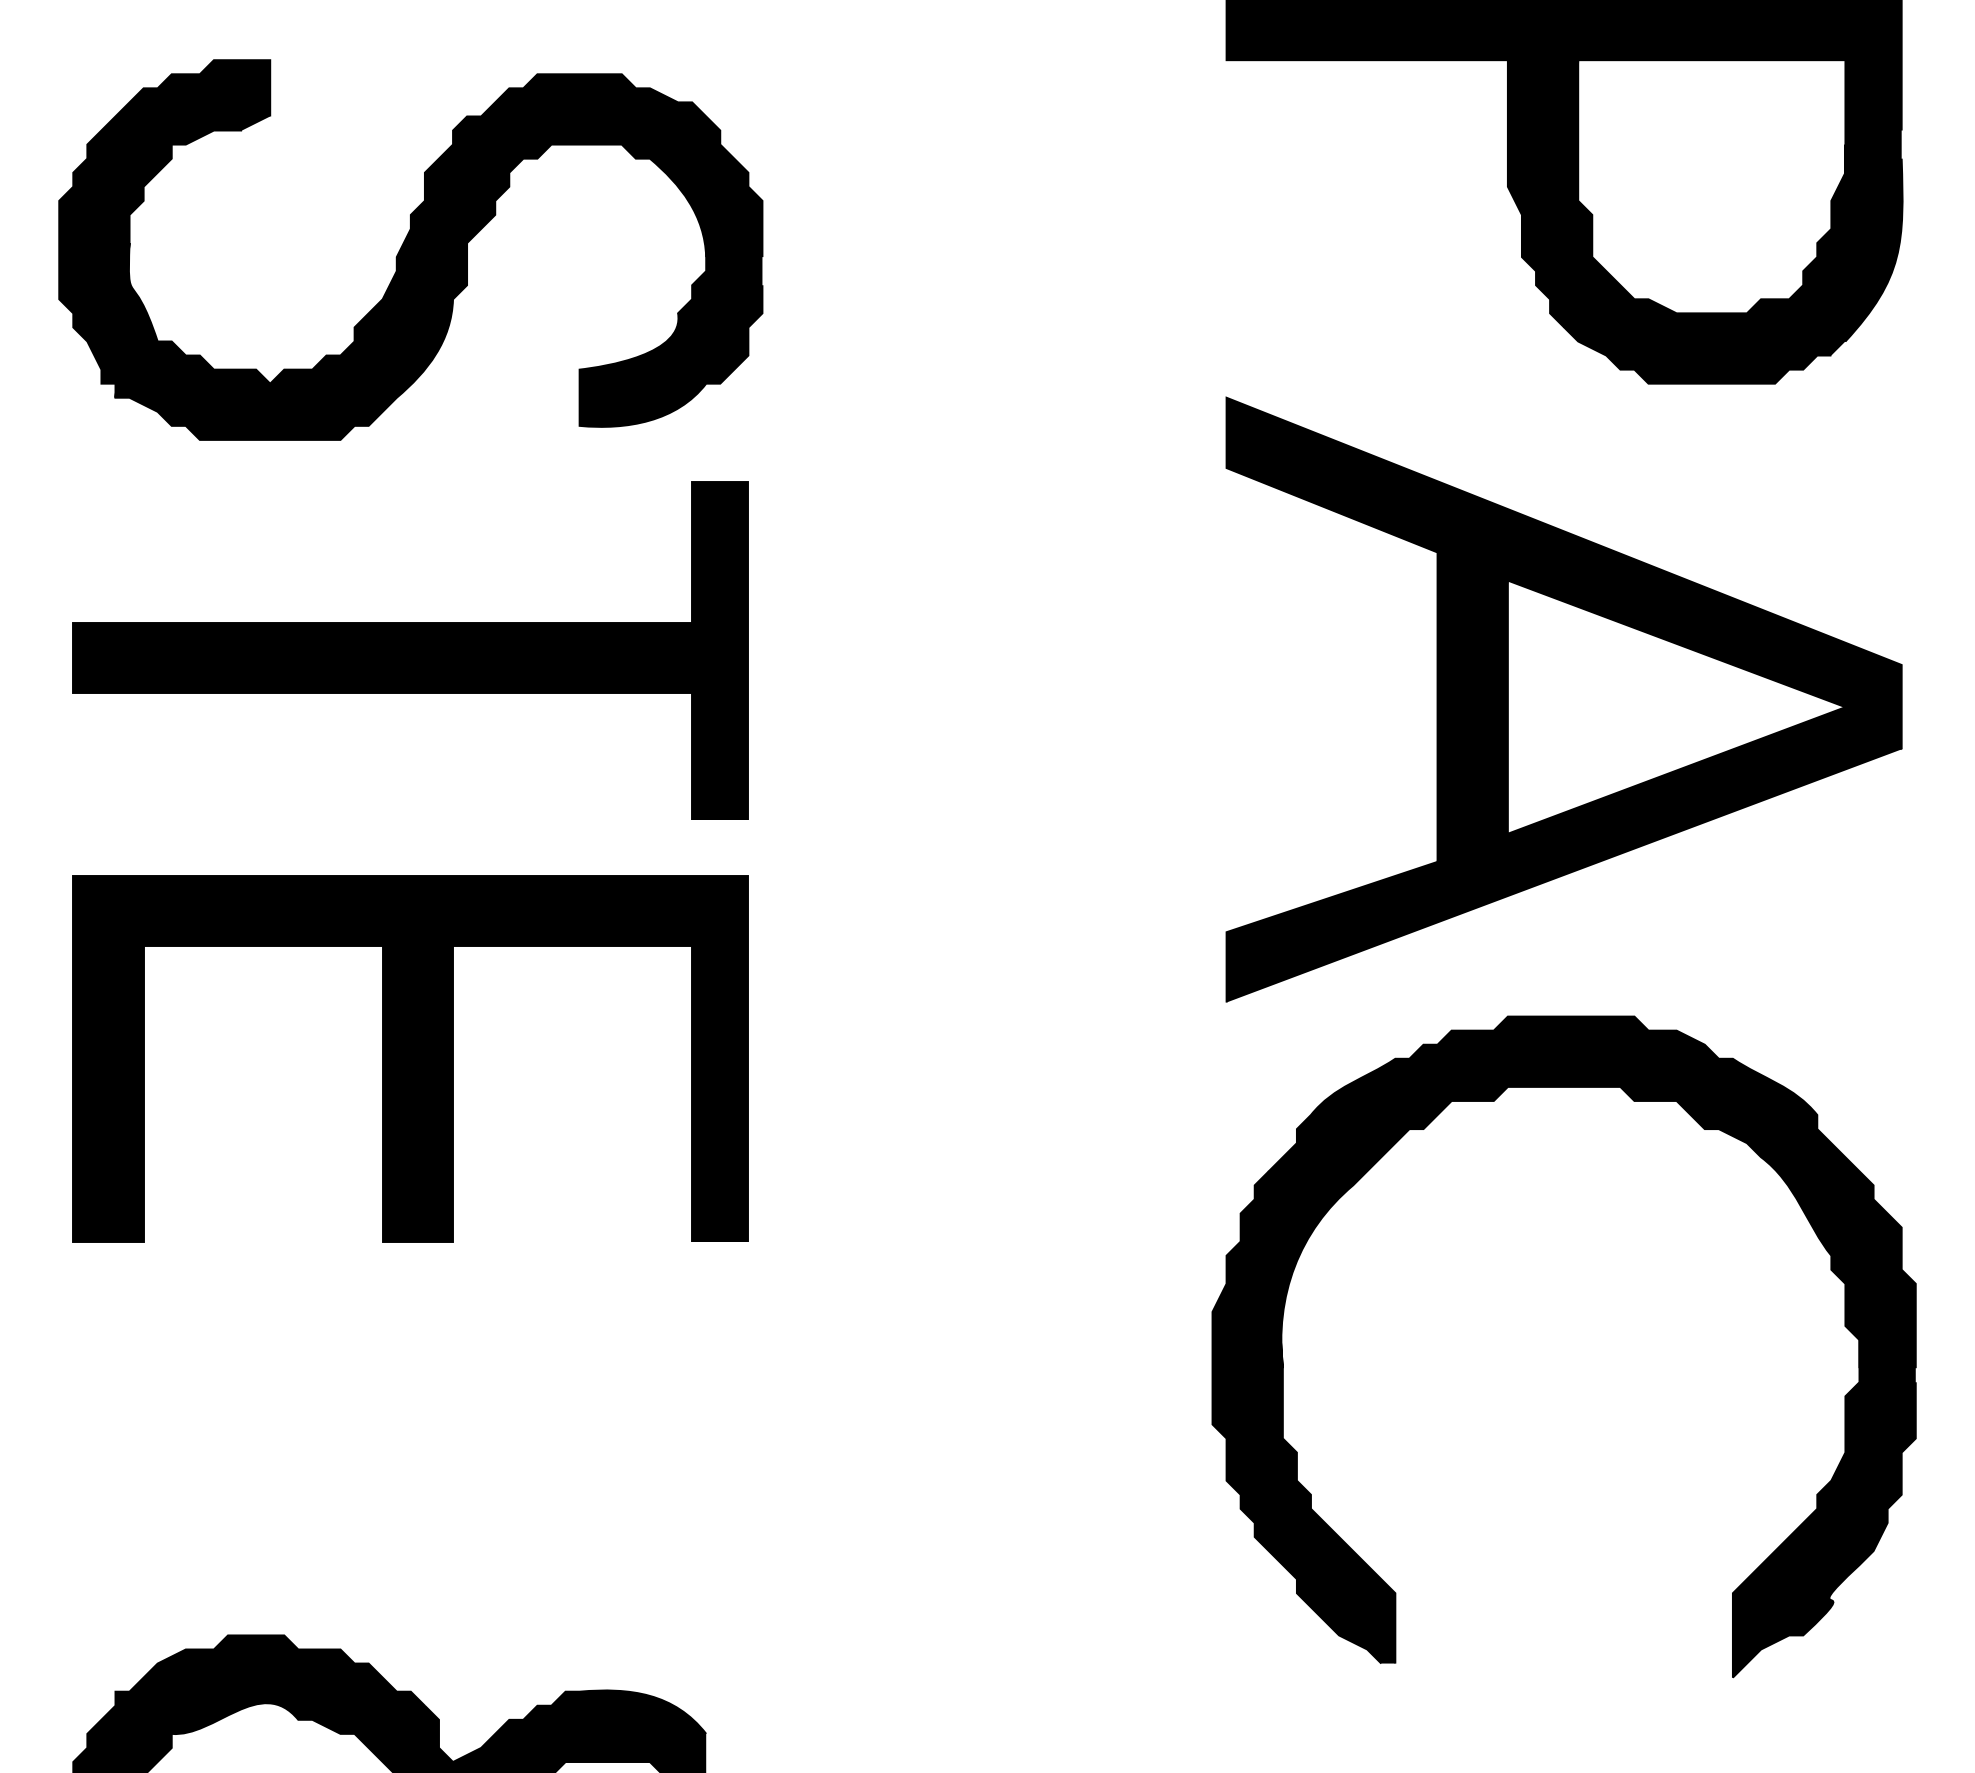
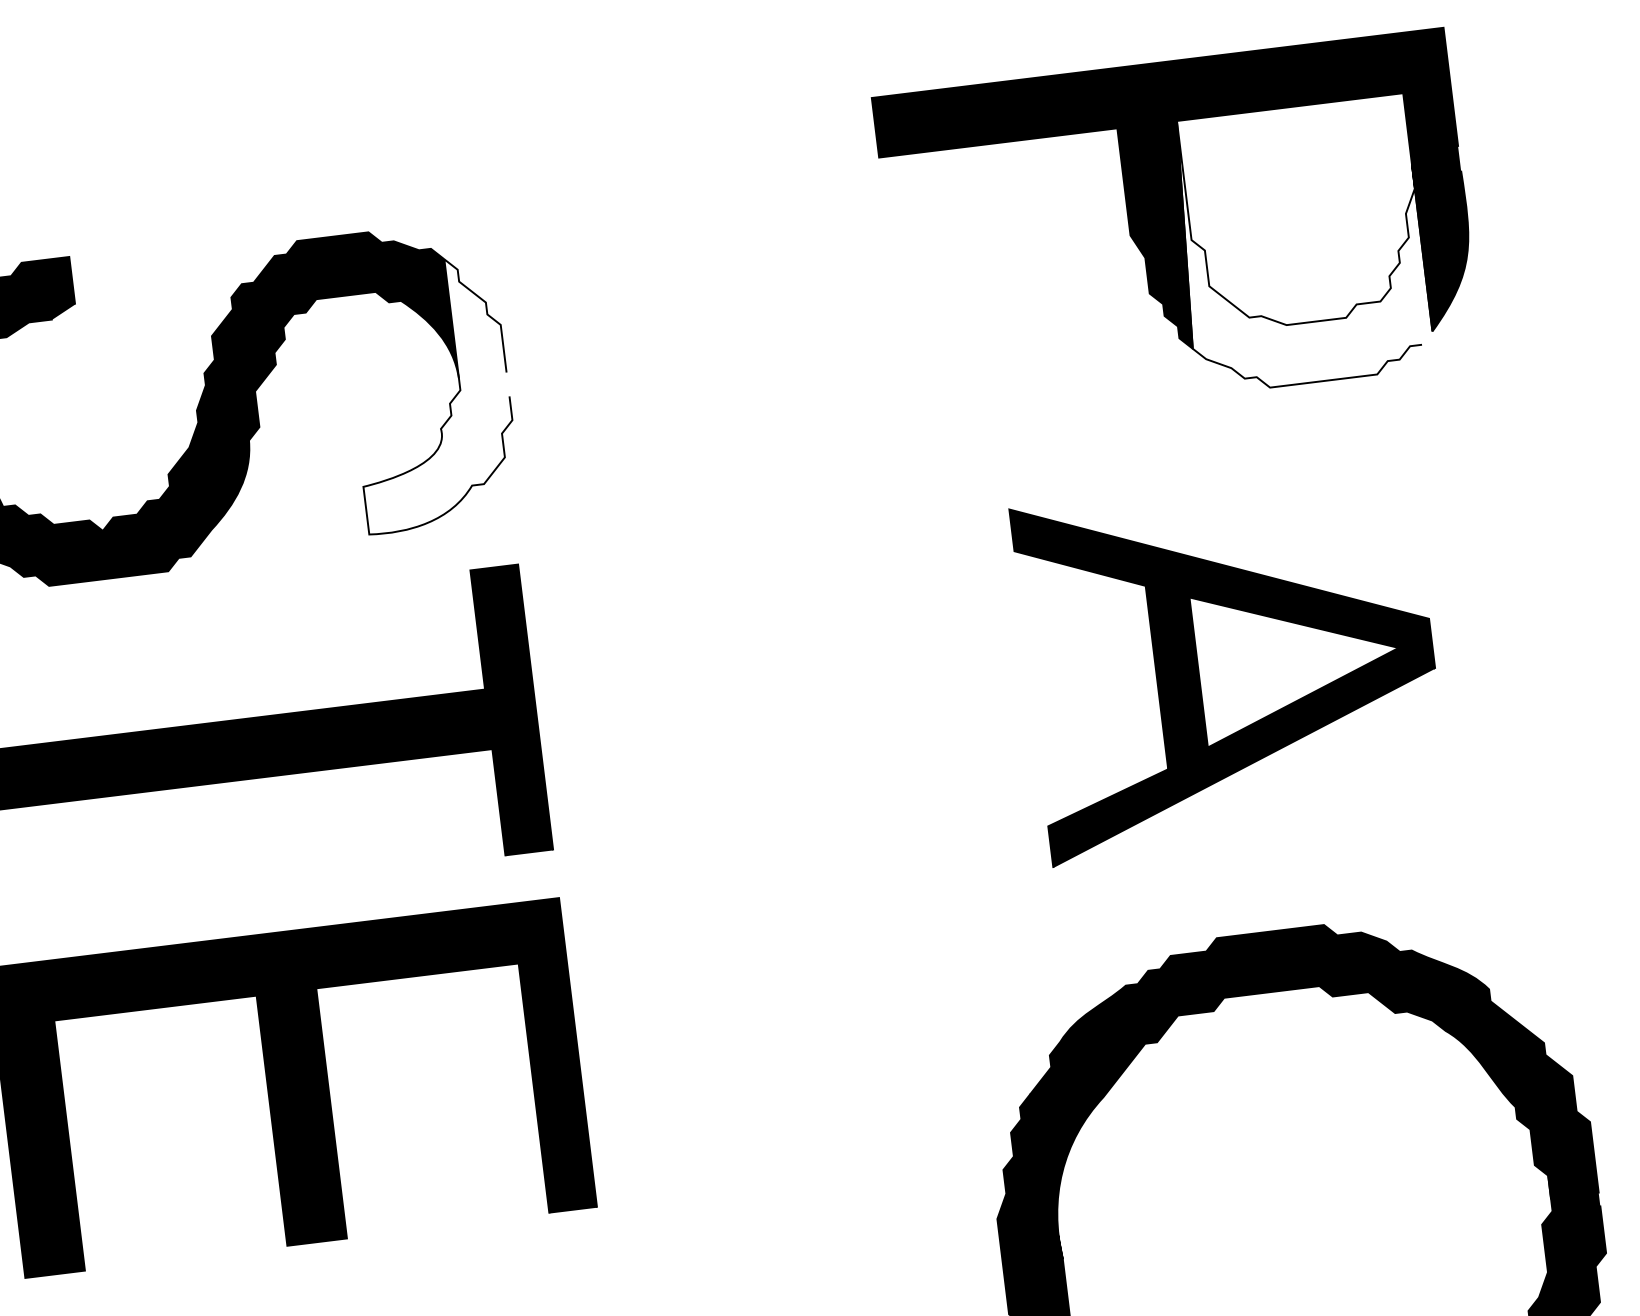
fill: (1704, 221) -> (1300, 244), removed
fill: (670, 271) -> (430, 394), removed
part: (1563, 699) -> (1230, 663), size x0.7

